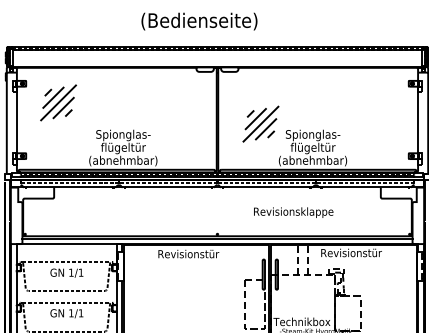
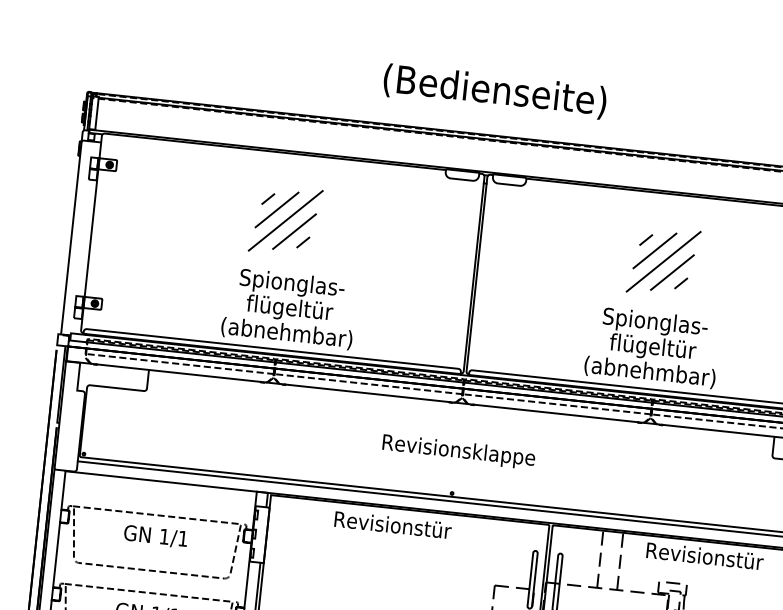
text: (199, 21) -> (495, 91), moved
part: (58, 102) -> (285, 220), moved
part: (260, 123) -> (662, 260), moved
text: (293, 212) -> (458, 451), moved

